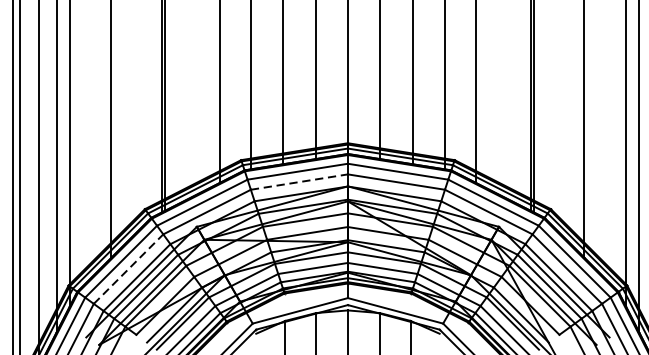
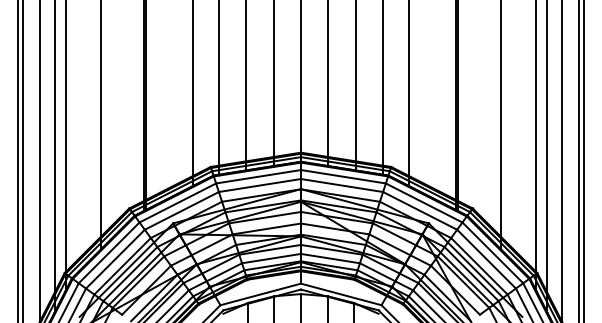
line: (298, 182) -> (259, 185), dashed -> solid
line: (128, 269) -> (115, 259), dashed -> solid

